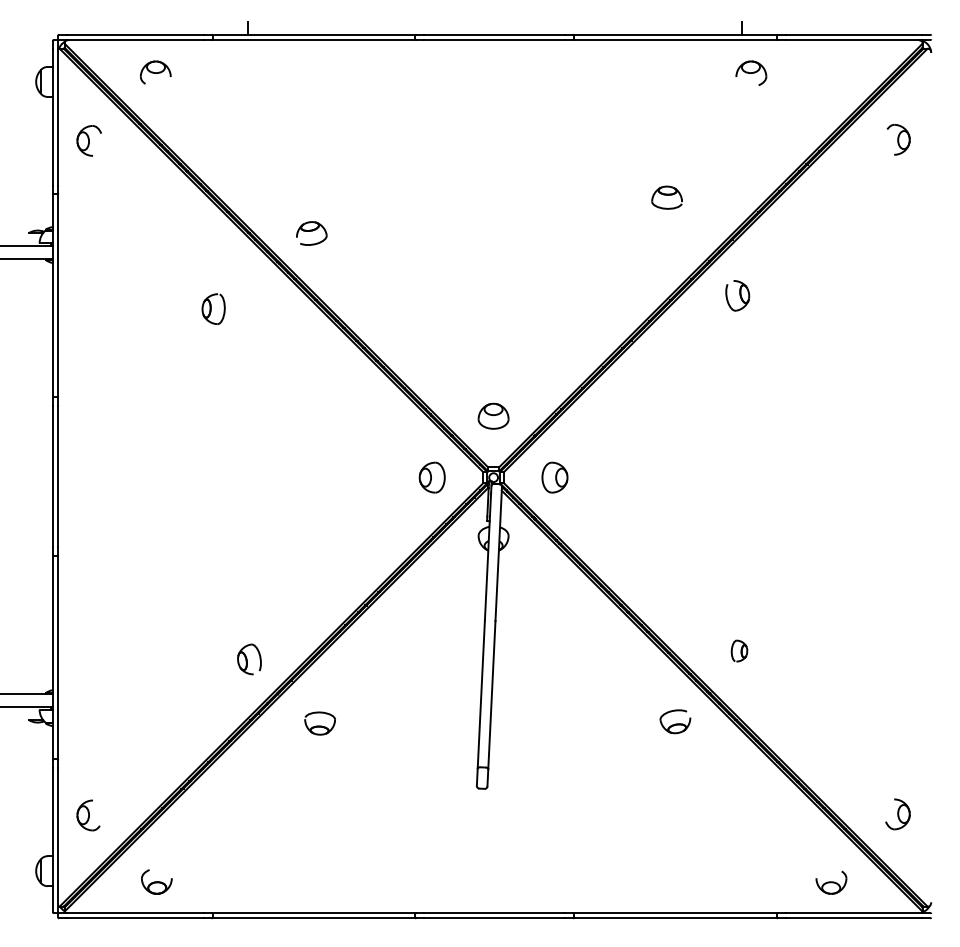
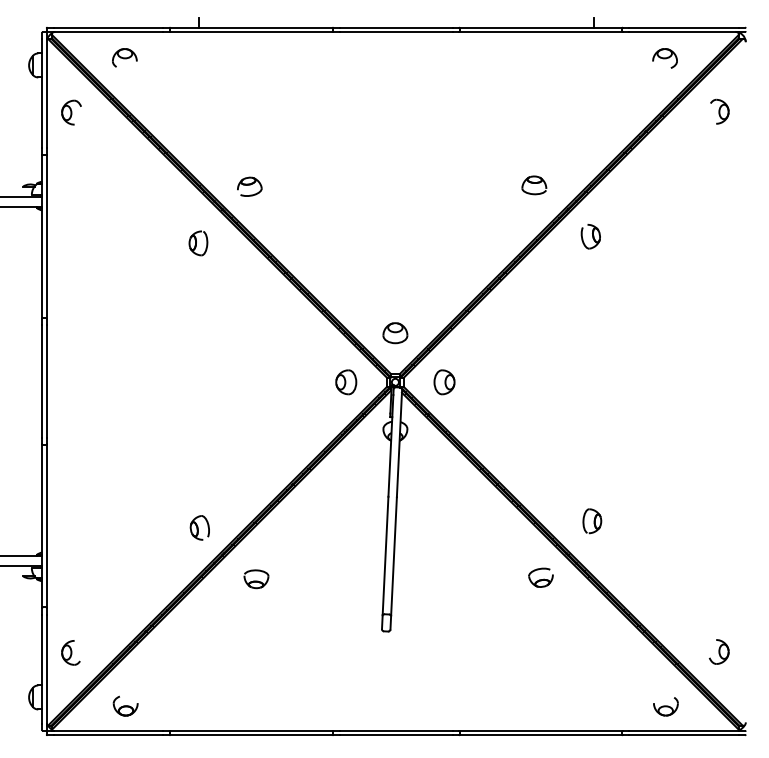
part: (751, 72) -> (665, 57), moved
part: (666, 197) -> (533, 185), moved
part: (213, 308) -> (198, 242), moved
part: (739, 650) -> (592, 520), size x1.43

